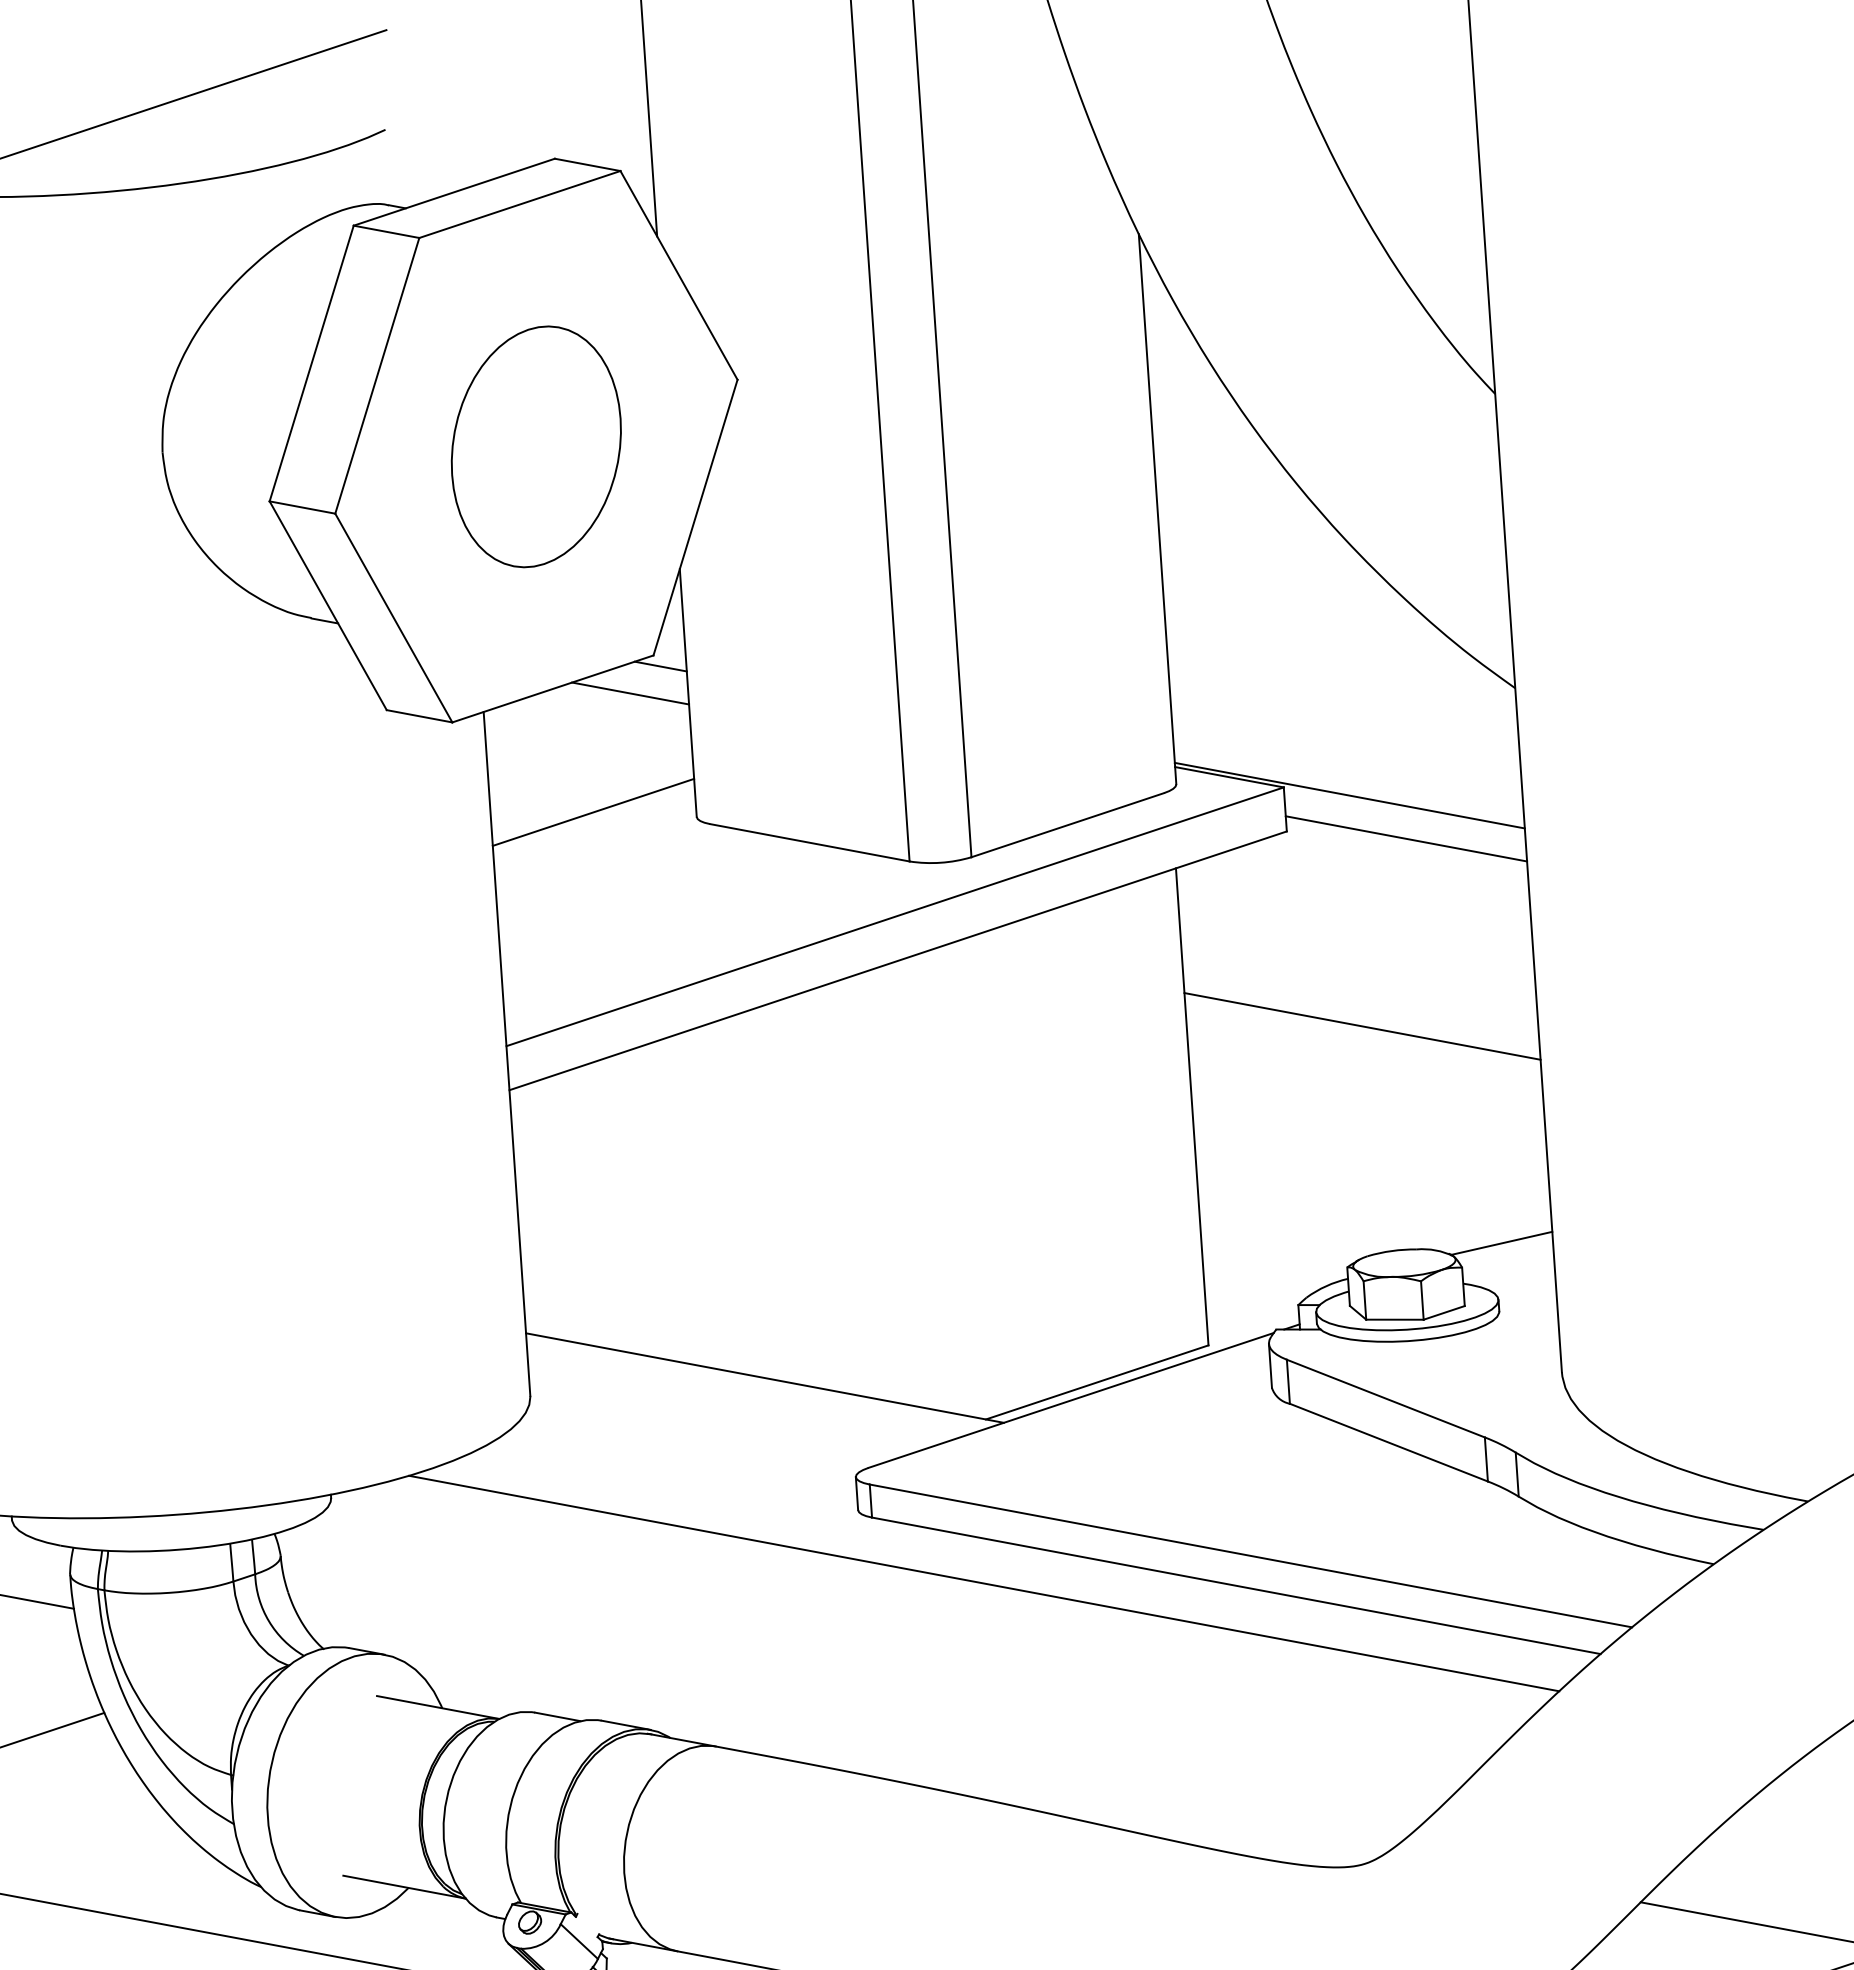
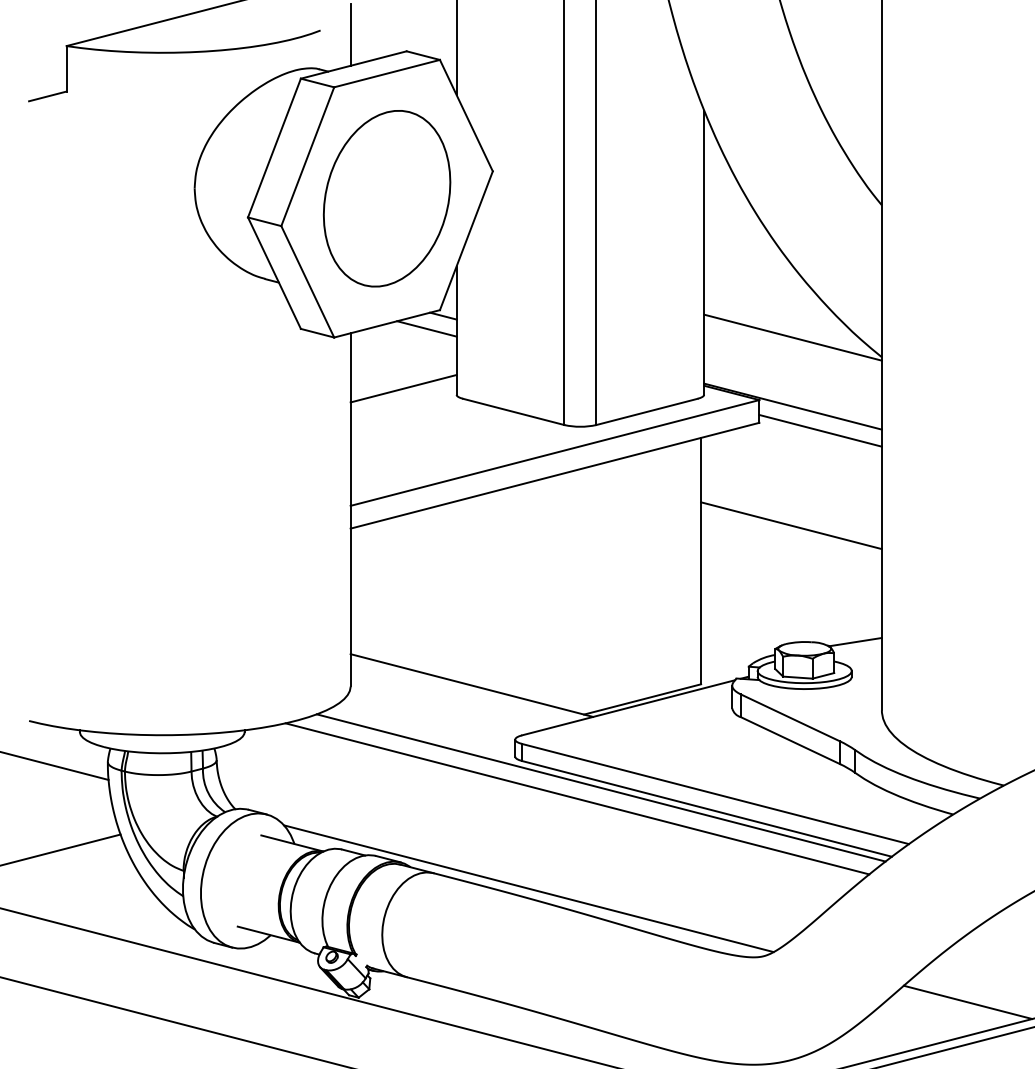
line: (443, 133) -> (350, 34), added
part: (535, 446) -> (386, 198), size x1.43
line: (1339, 661) -> (792, 337), added
line: (1027, 1558) -> (600, 787), added
line: (901, 1763) -> (528, 888), added

